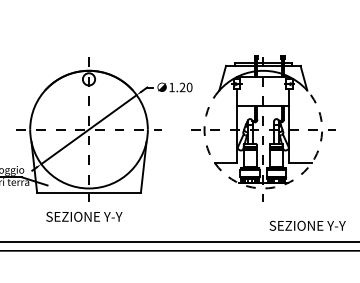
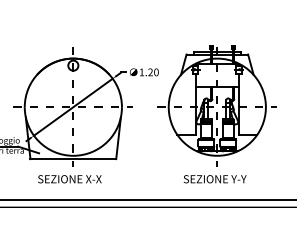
arc: (263, 188) -> (217, 155), dashed -> solid
text: (113, 216) -> (93, 178), SEZIONE Y-Y -> SEZIONE X-X
text: (307, 225) -> (214, 178), moved

